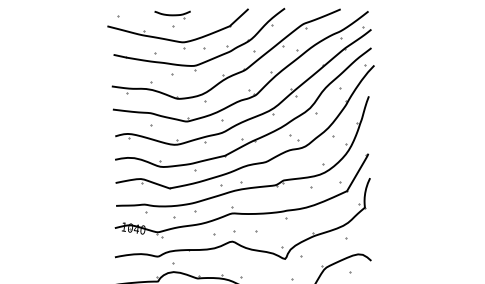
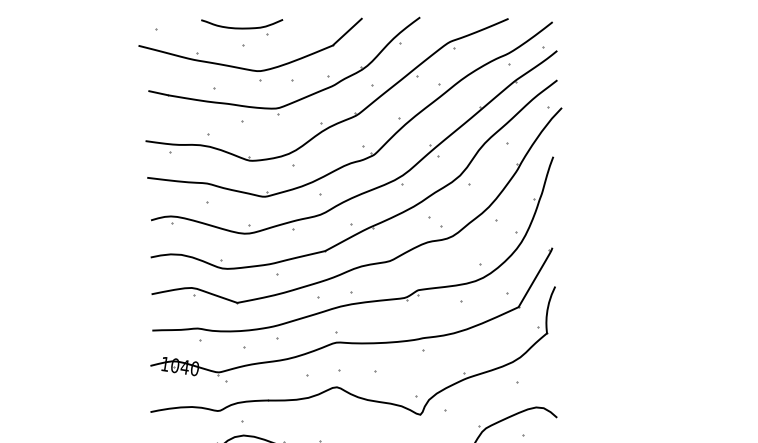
part: (172, 14) -> (241, 27), size x1.43

